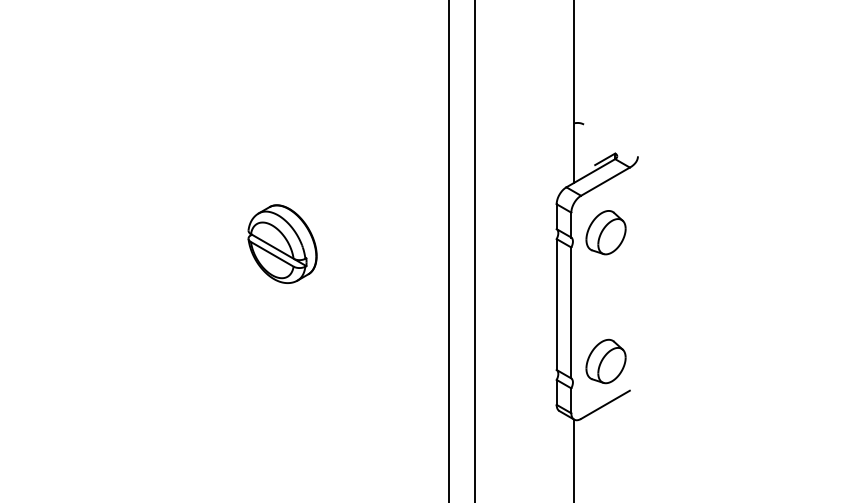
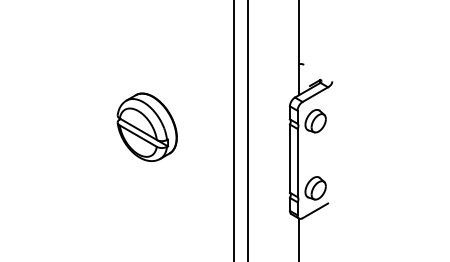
part: (281, 242) -> (146, 126), size x1.67

